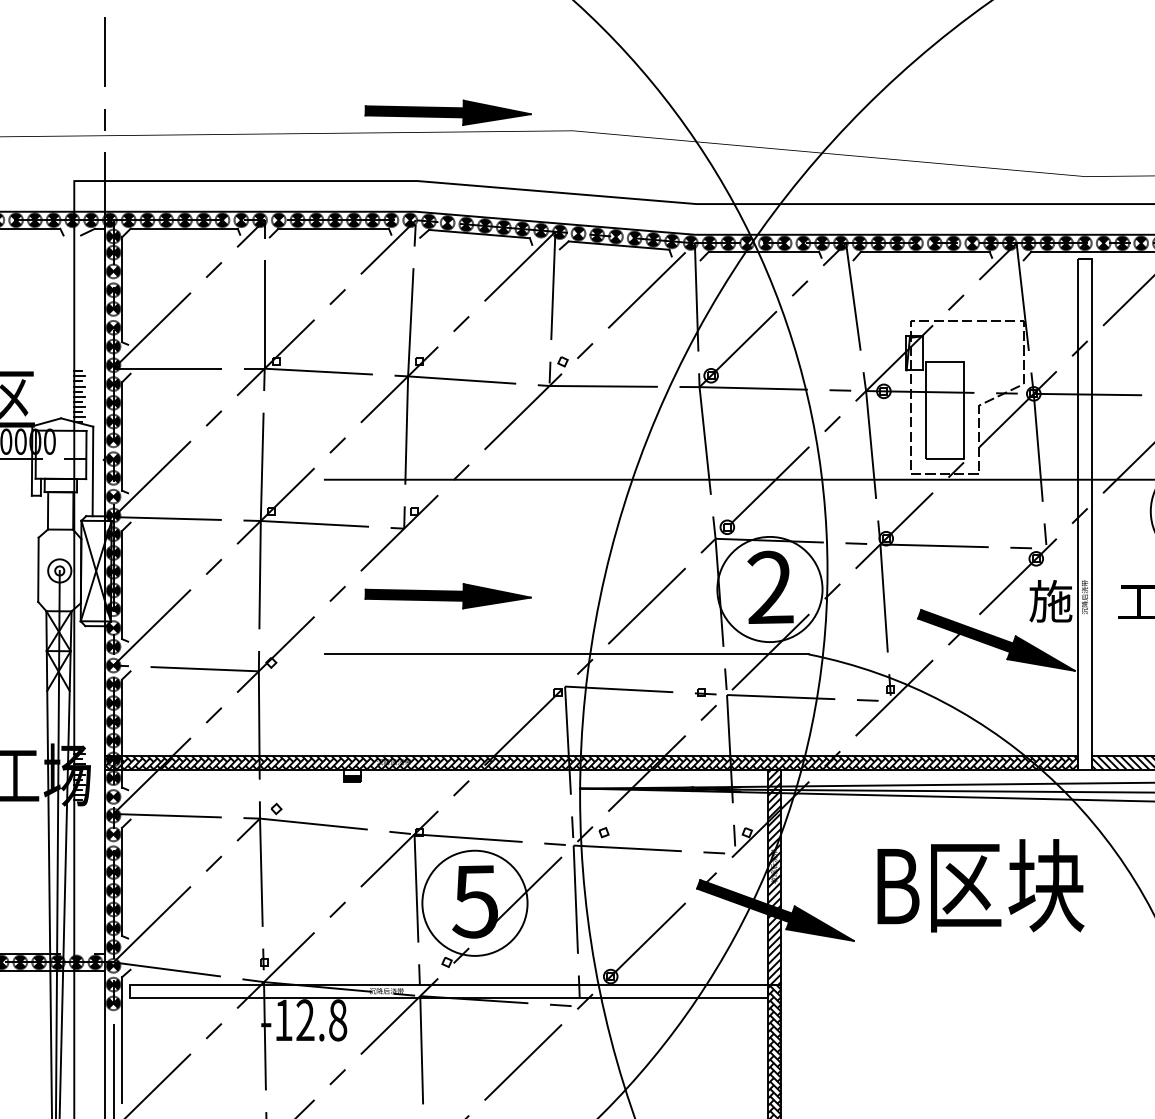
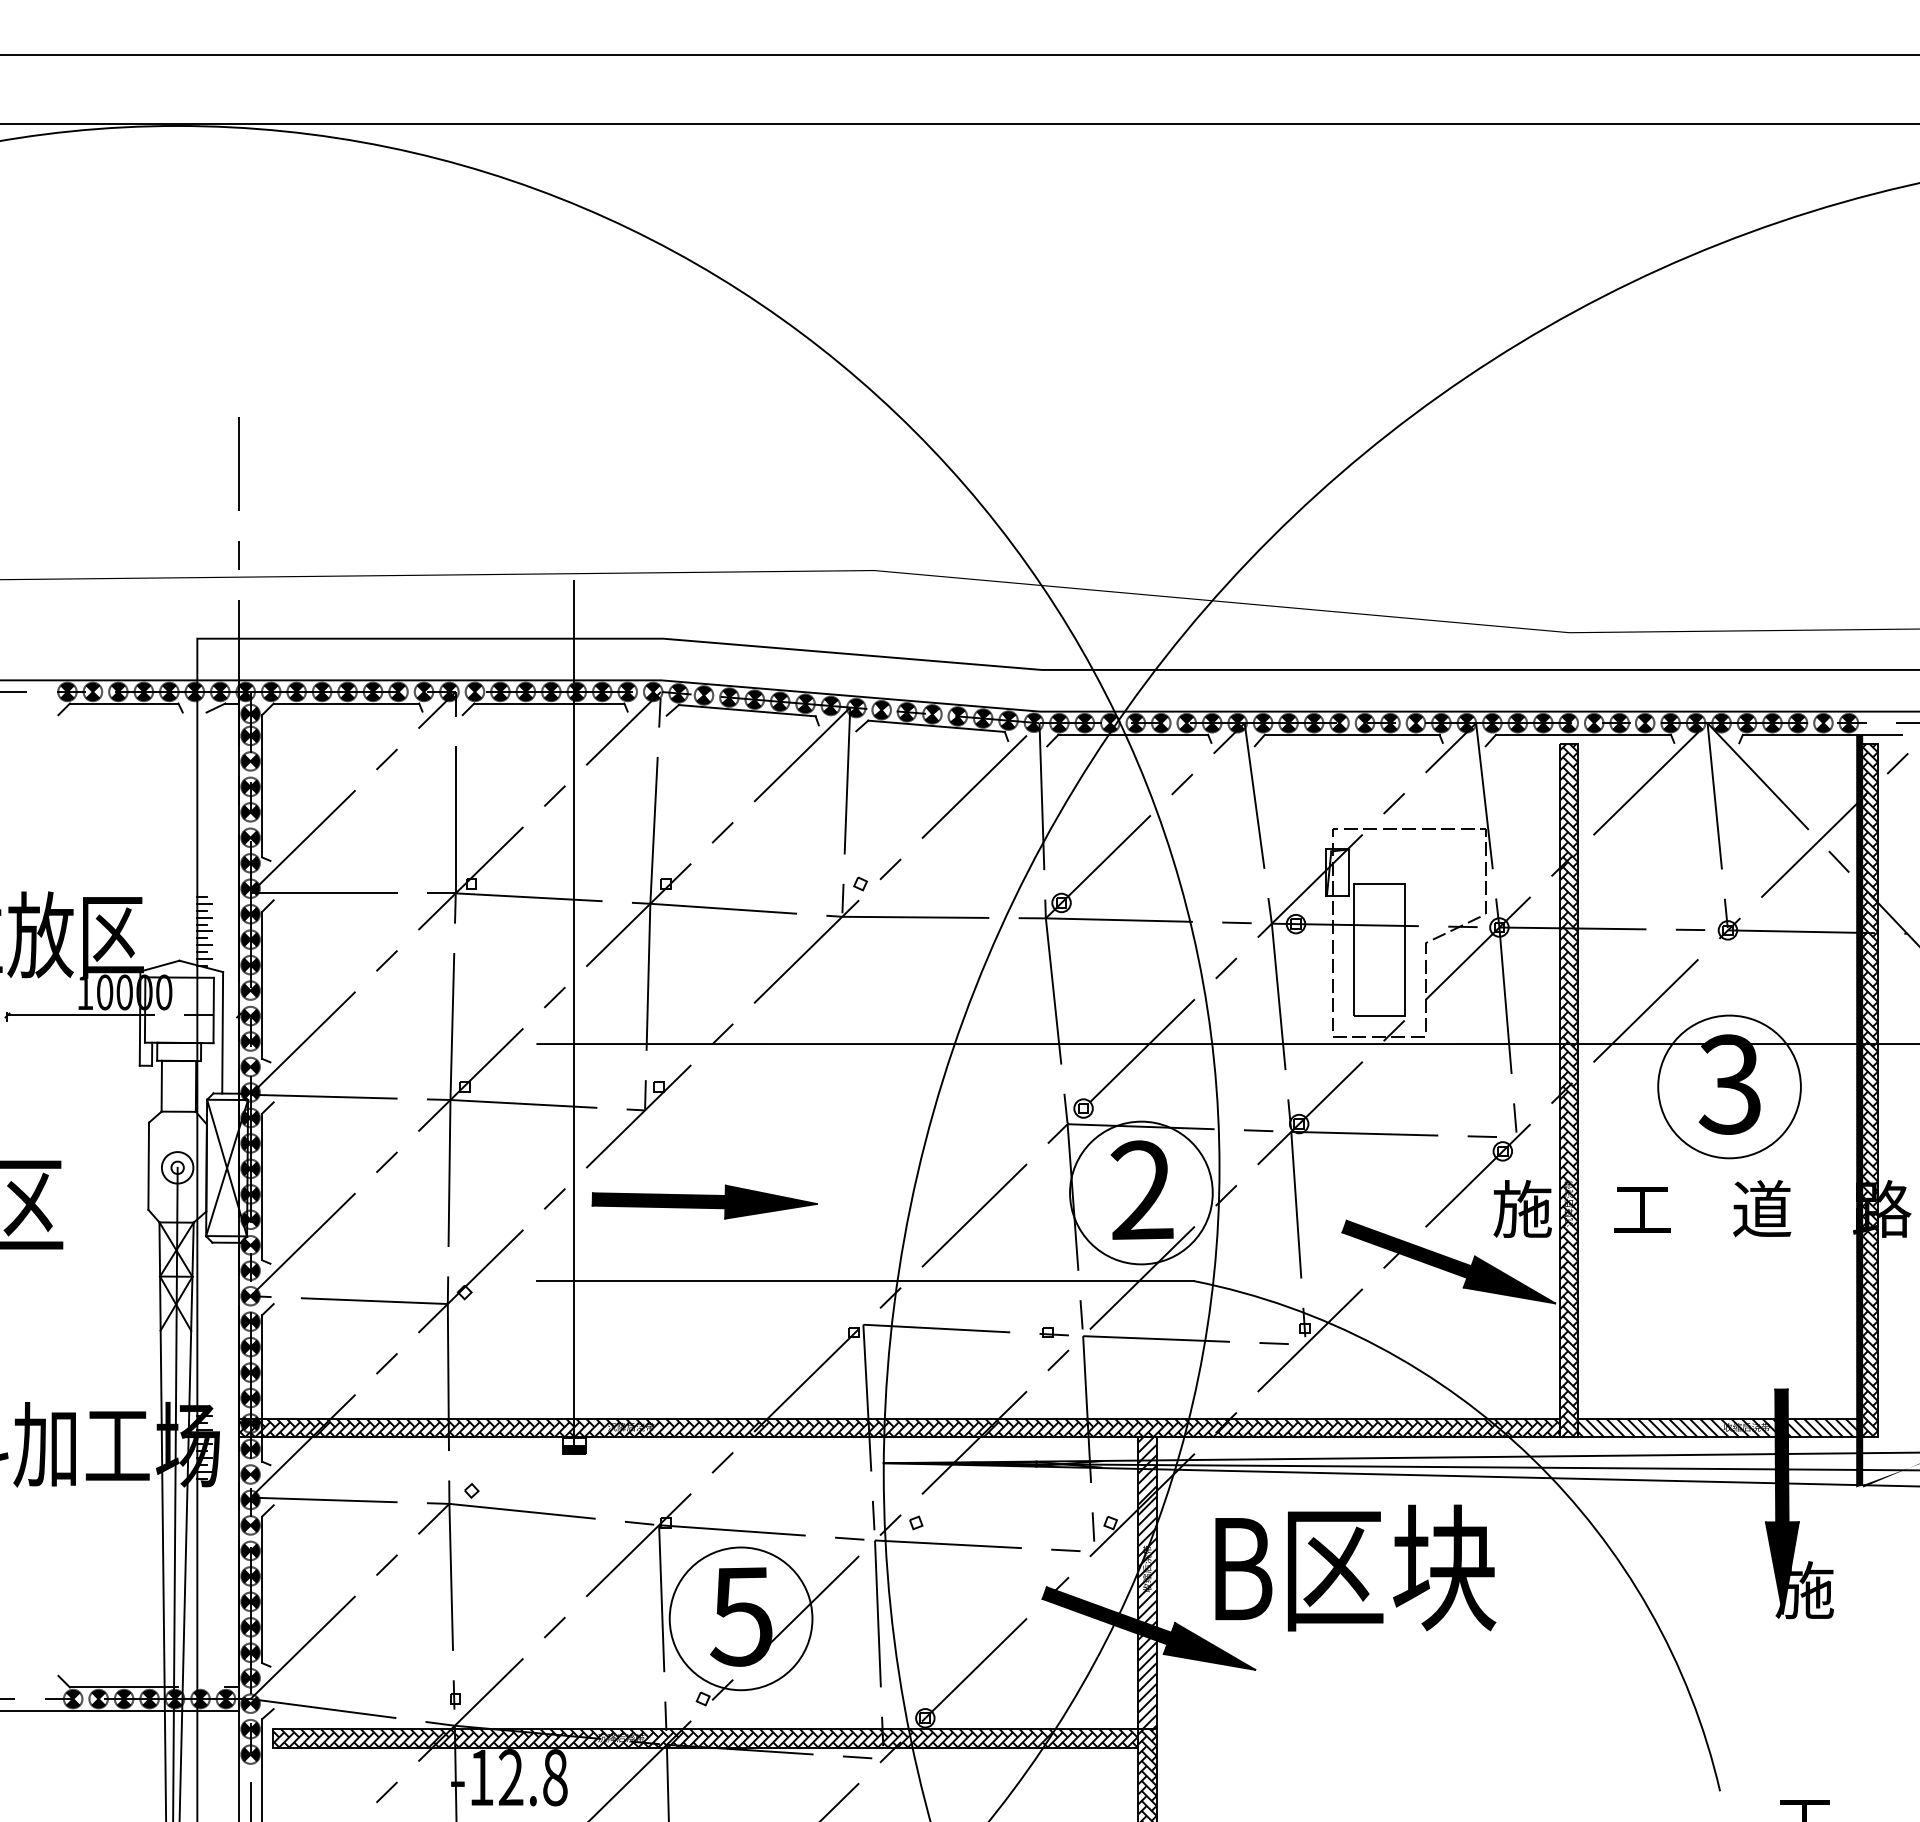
part: (448, 112) -> (704, 545), removed
line: (352, 459) -> (574, 1016), added
hatch: (1084, 513) -> (1568, 1090), added
text: (980, 885) -> (1355, 1567), moved
hatch: (448, 991) -> (705, 1738), added

